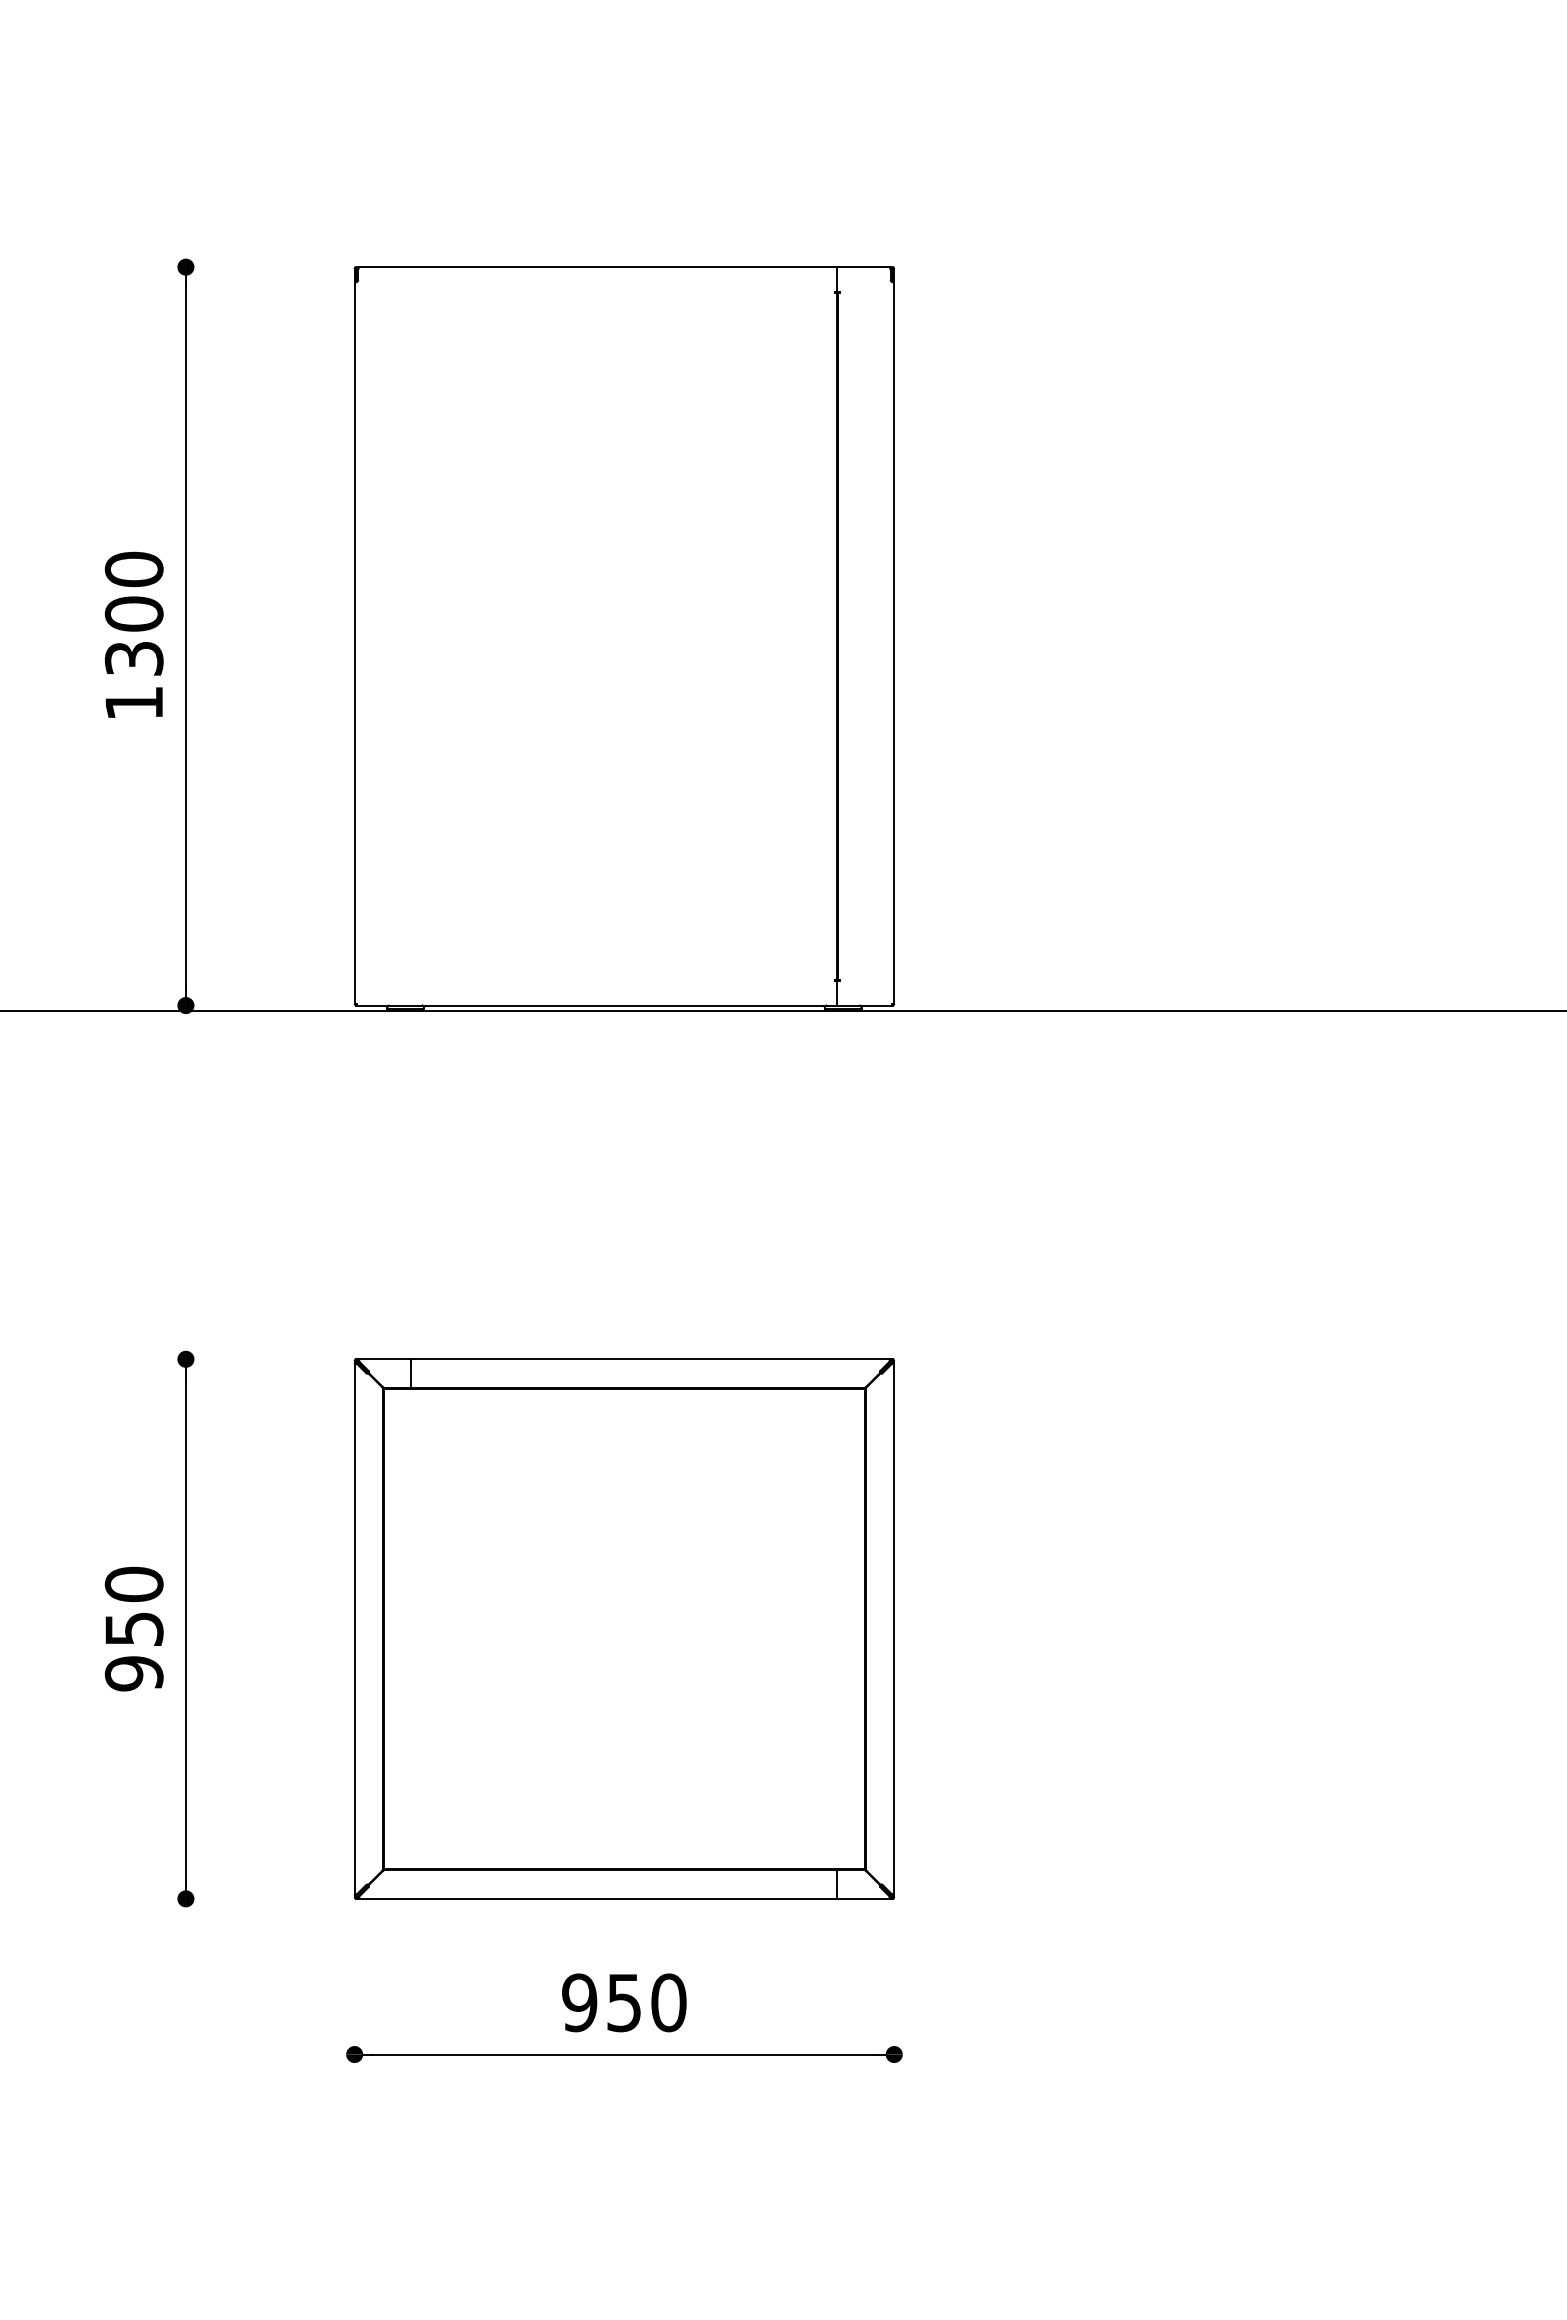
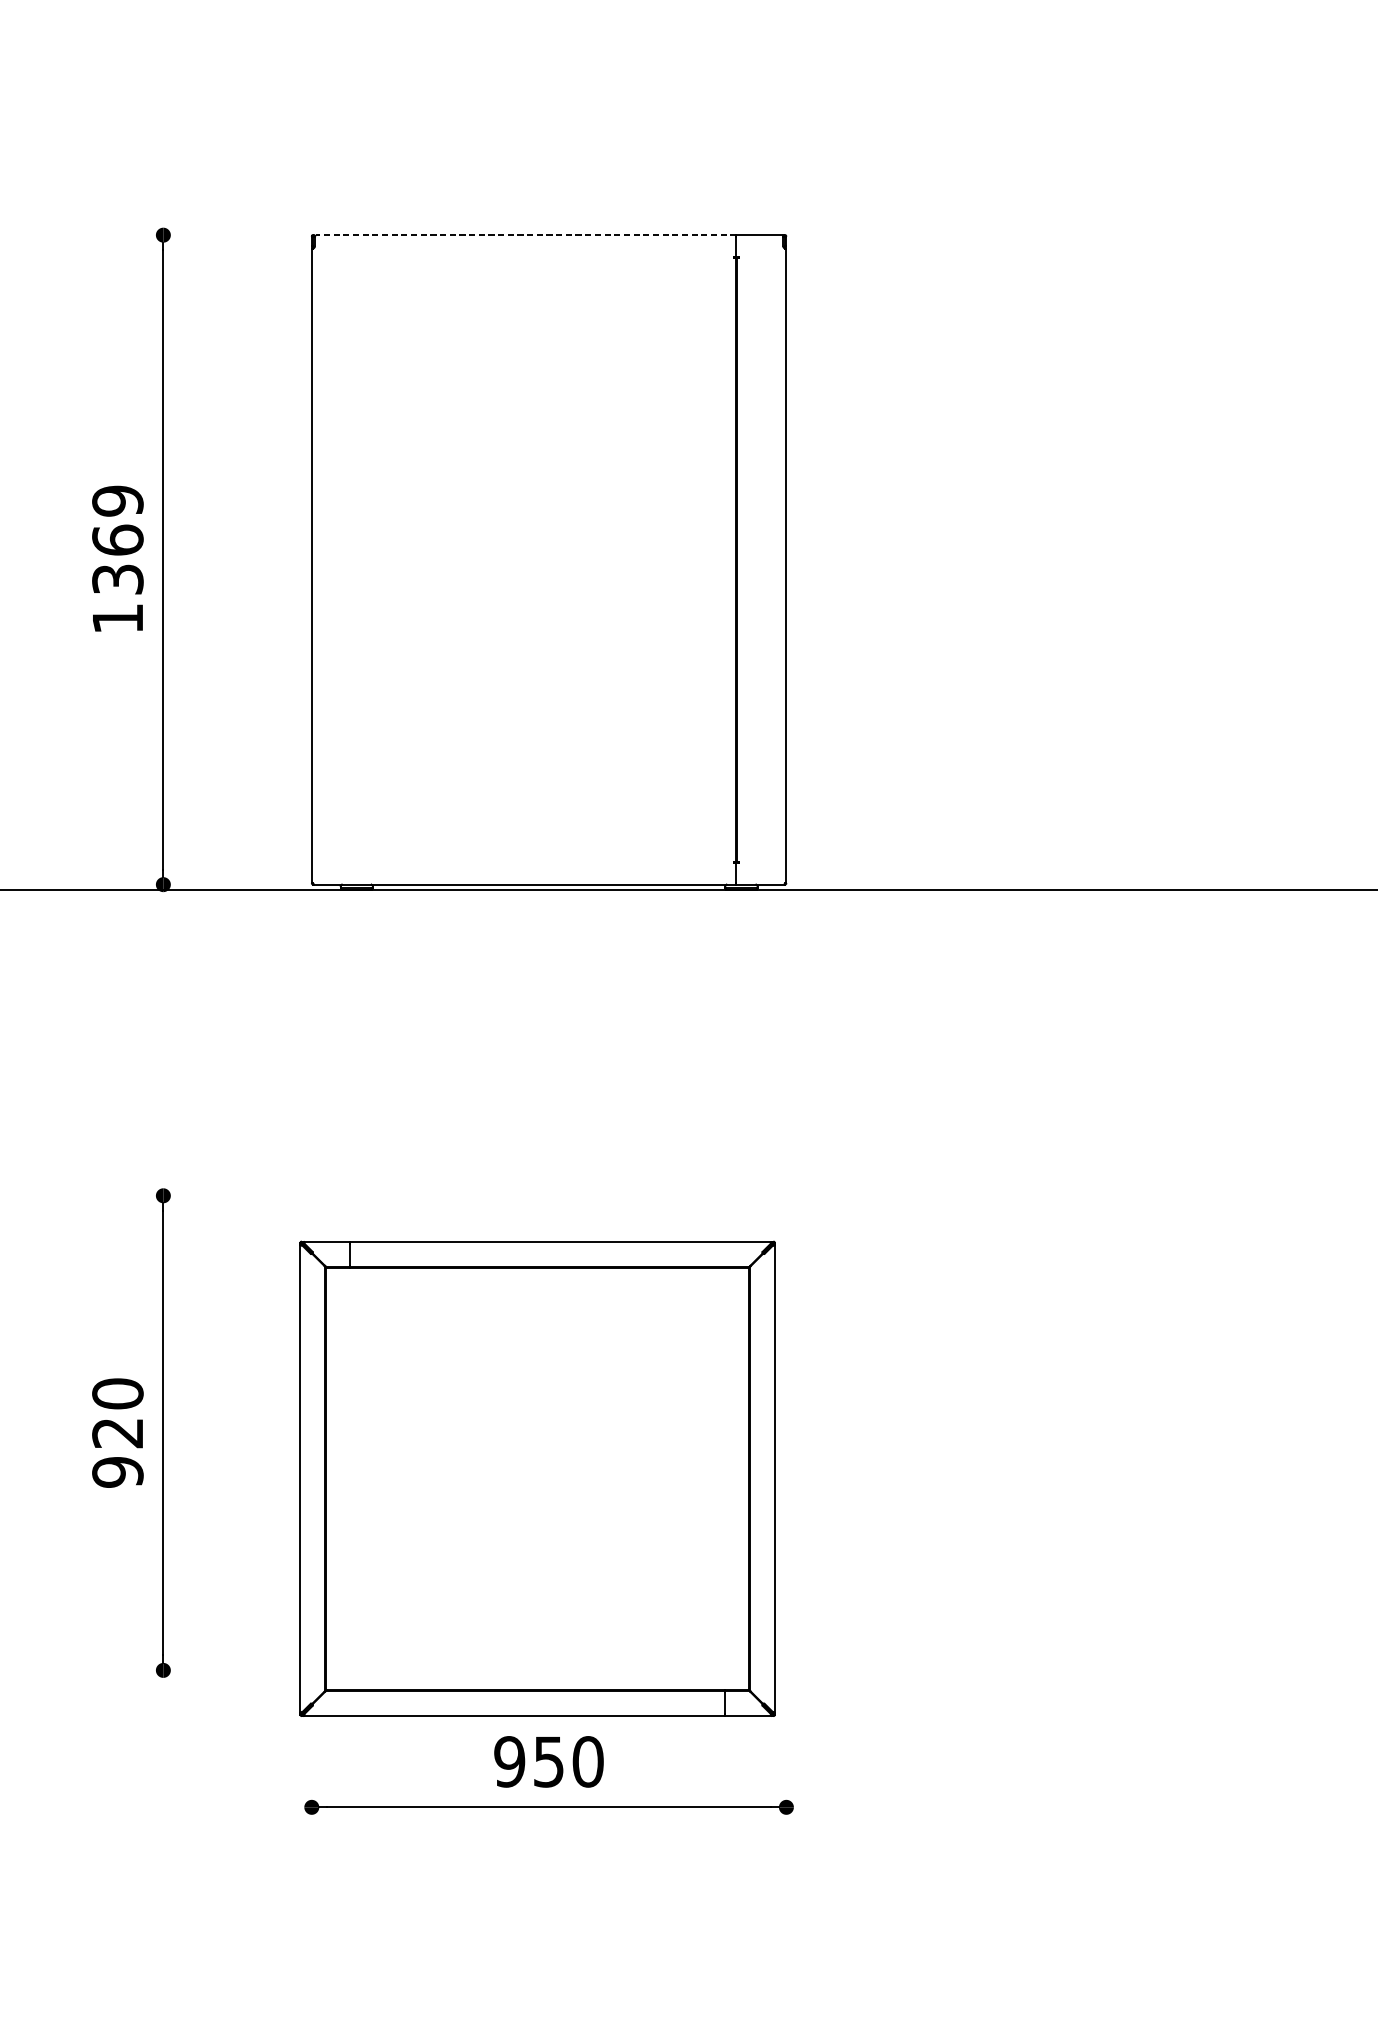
line: (597, 267) -> (525, 235), solid -> dashed
text: (133, 591) -> (117, 520), 1300 -> 1369
part: (623, 1628) -> (536, 1478), moved
text: (133, 1629) -> (117, 1433), 950 -> 920

